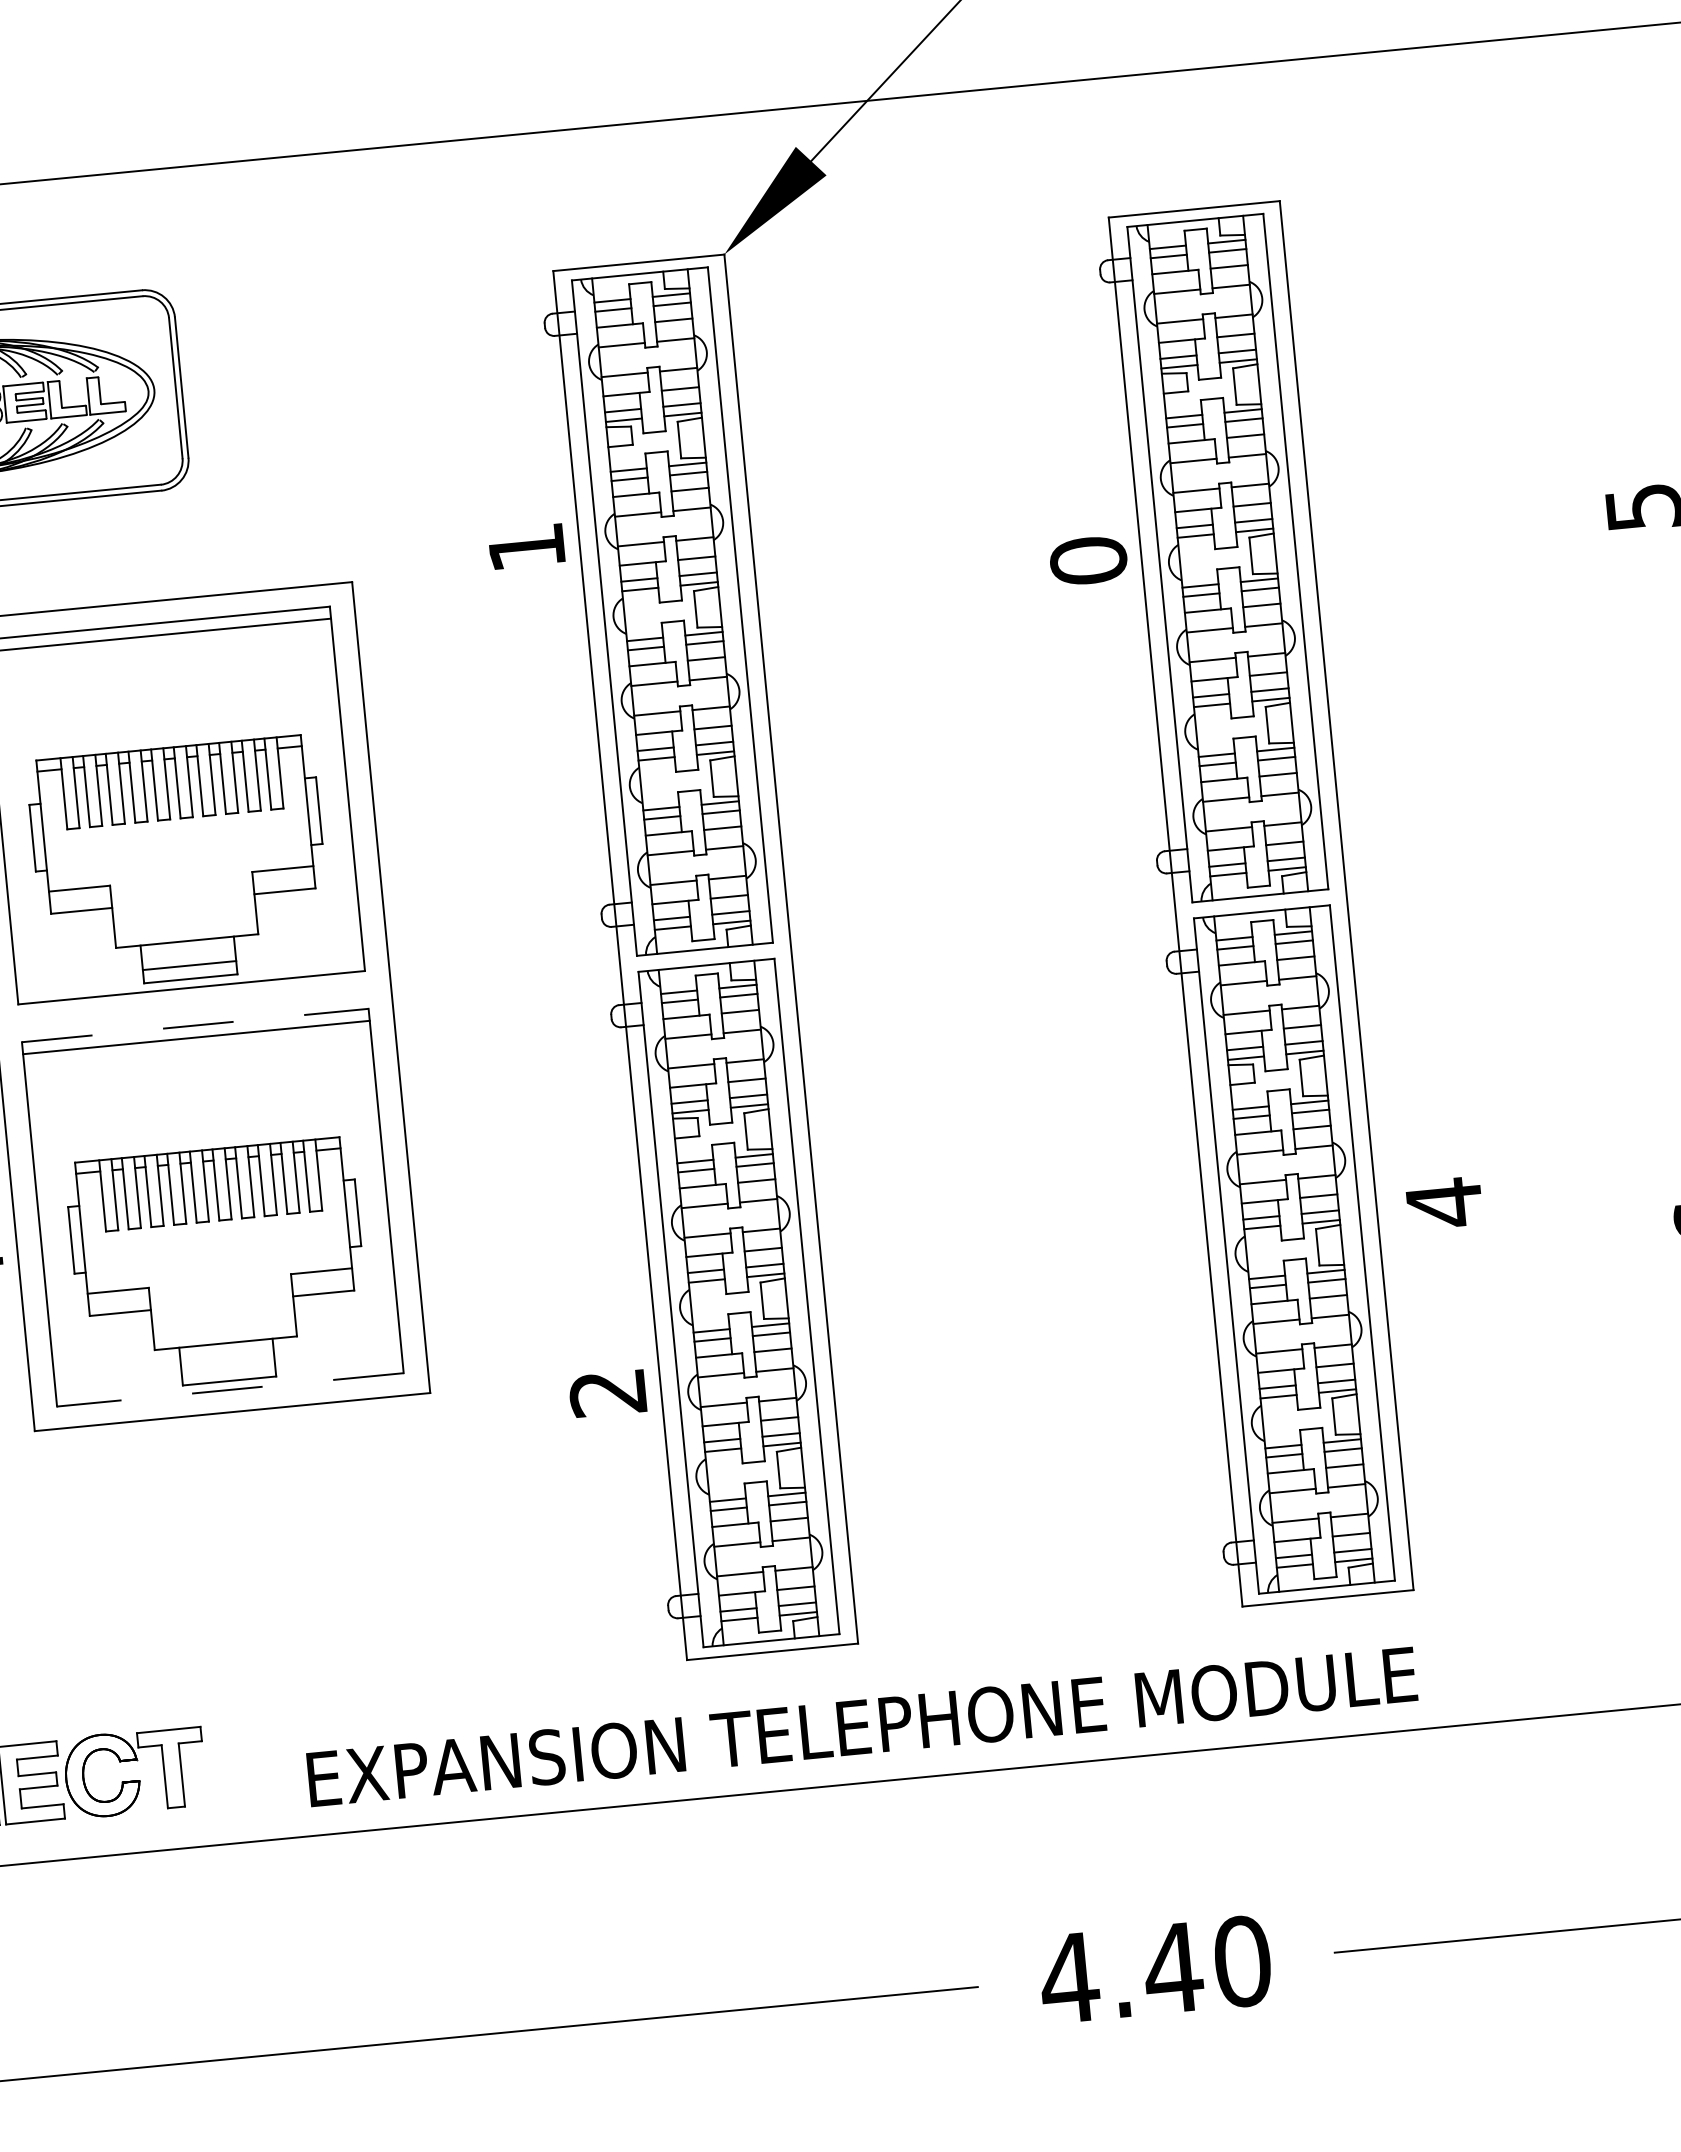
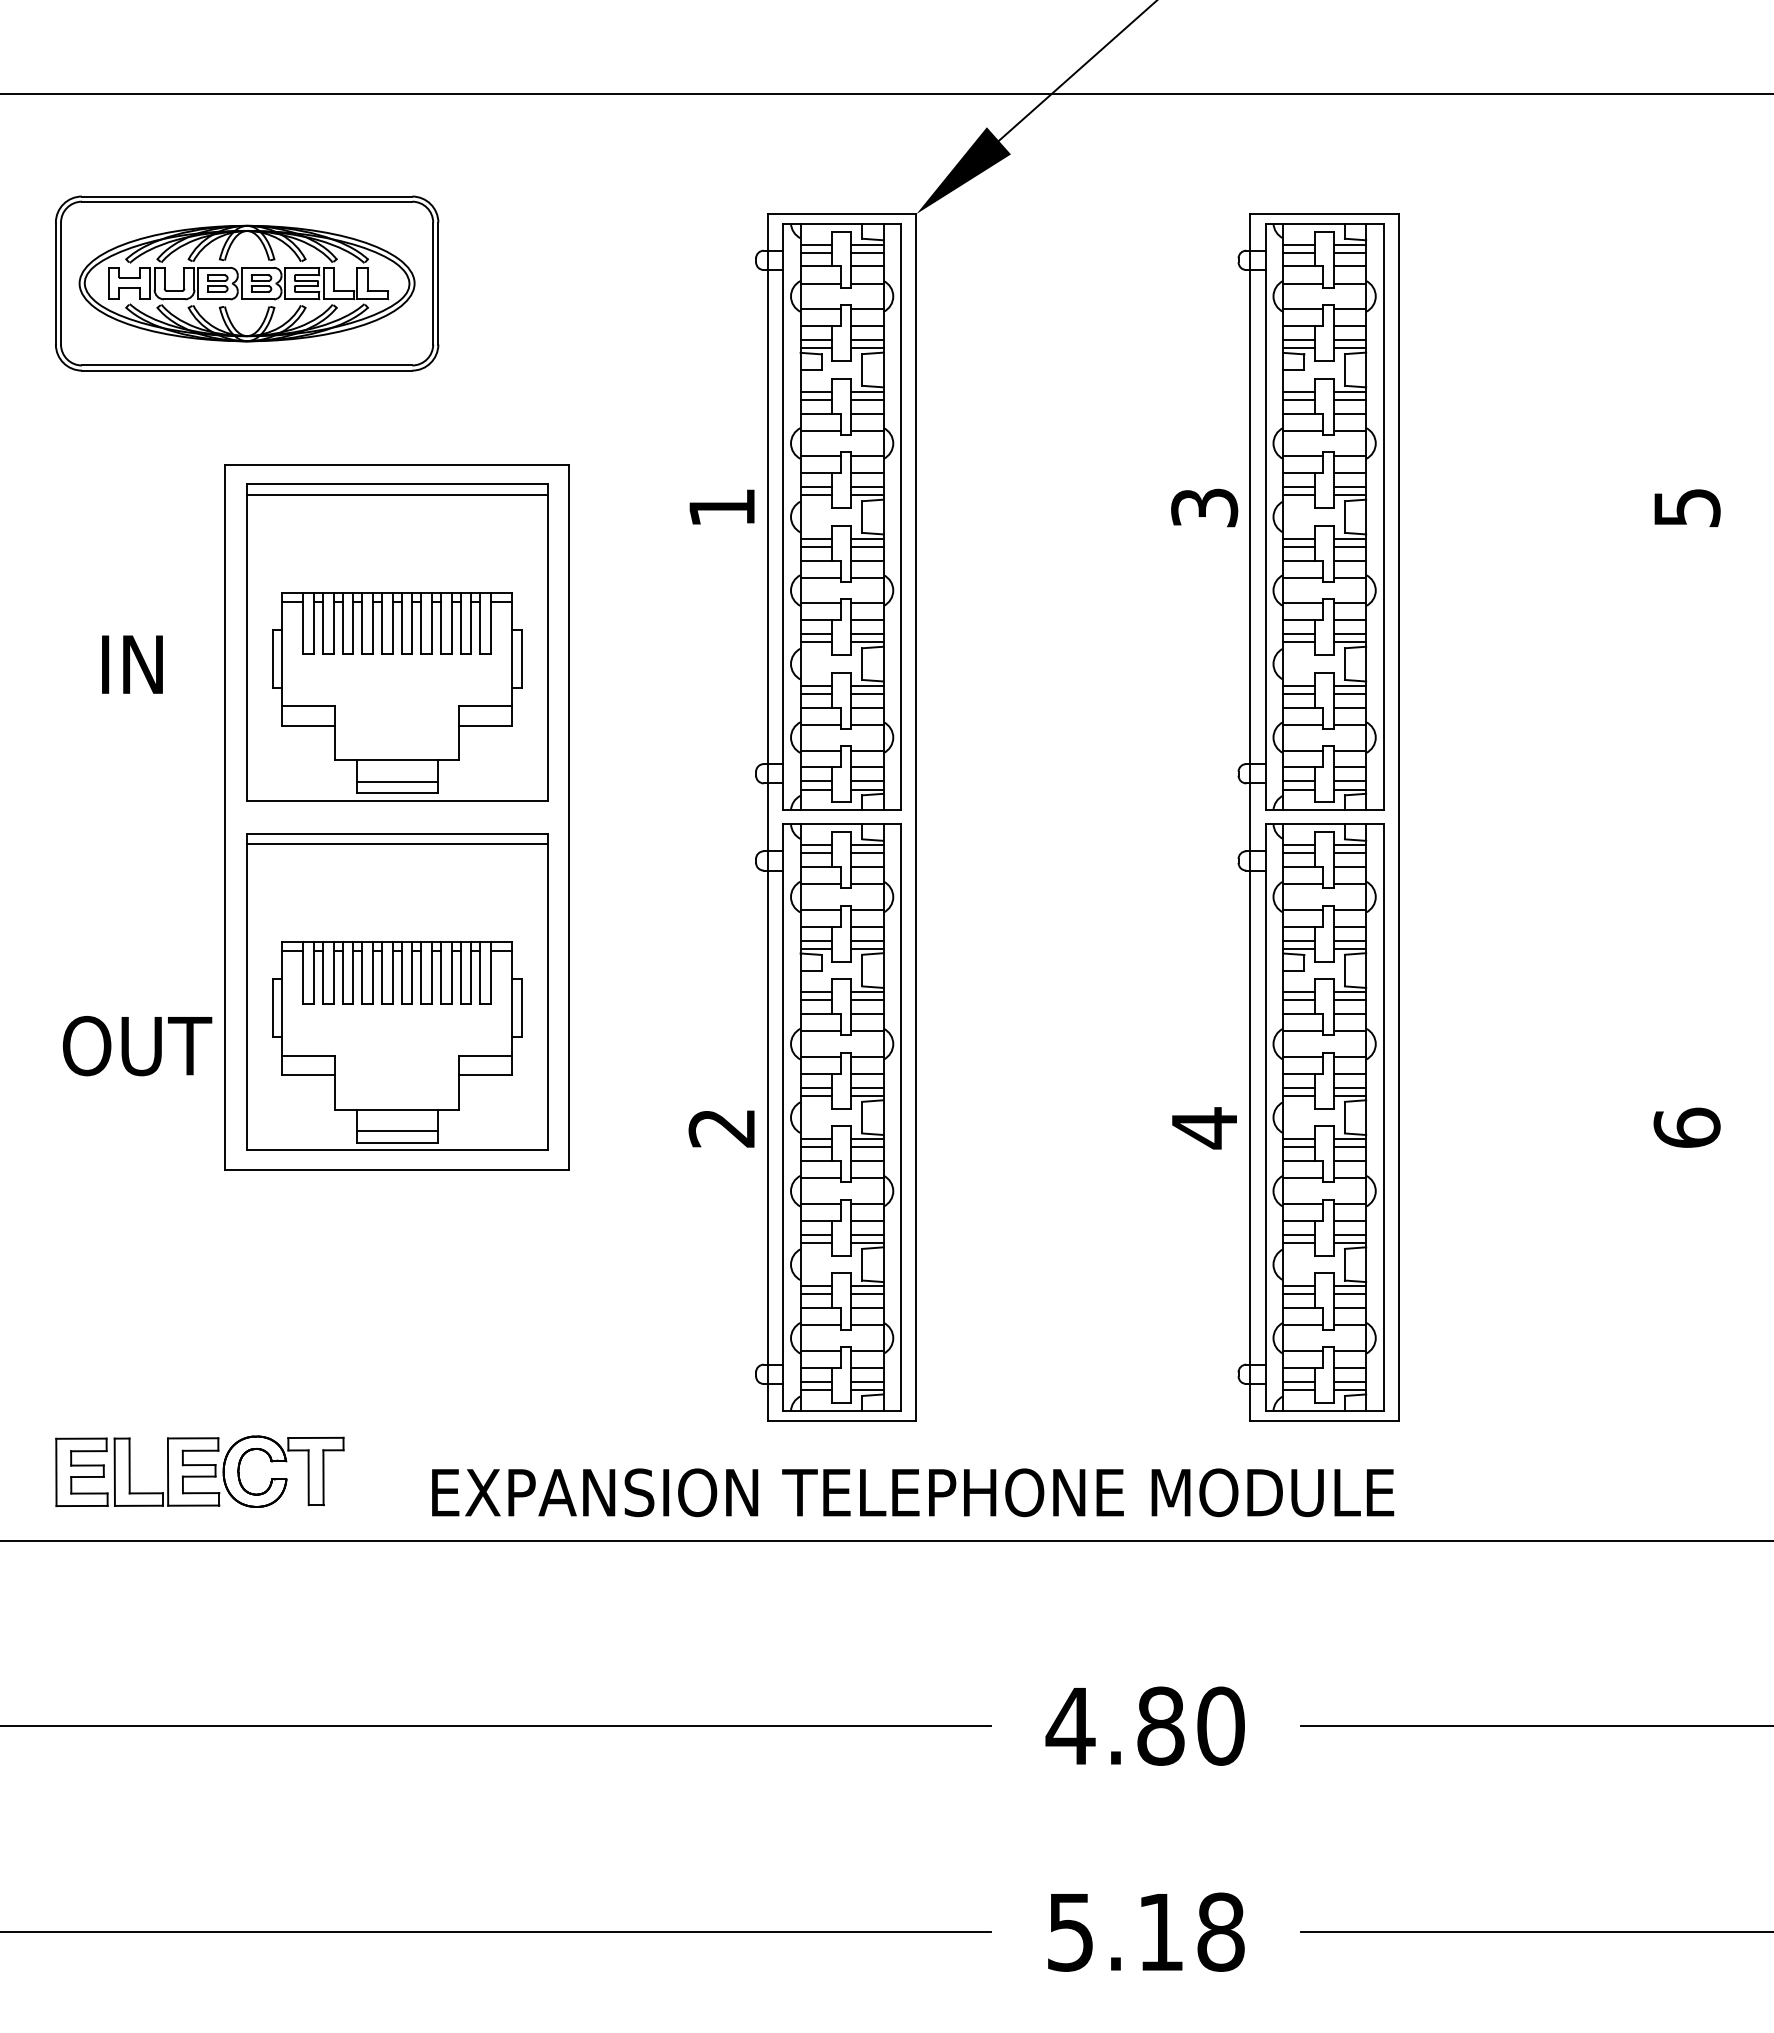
text: (525, 546) -> (721, 506), moved
text: (1088, 560) -> (1204, 507), 0 -> 3
line: (195, 1025) -> (397, 833), dashed -> solid
text: (1444, 1203) -> (1204, 1128), moved
line: (227, 1367) -> (396, 1130), added
line: (230, 1390) -> (397, 1150), dashed -> solid
text: (607, 1393) -> (721, 1128), moved
text: (1172, 1967) -> (1160, 1725), 4.40 -> 4.80

